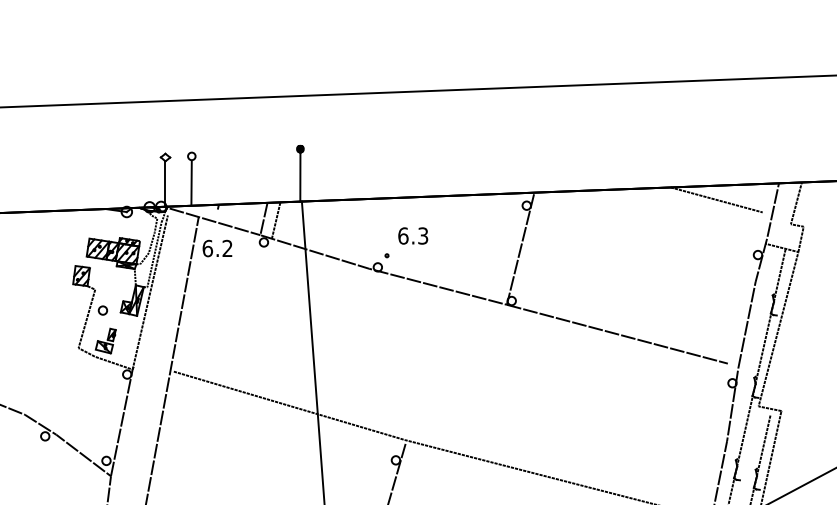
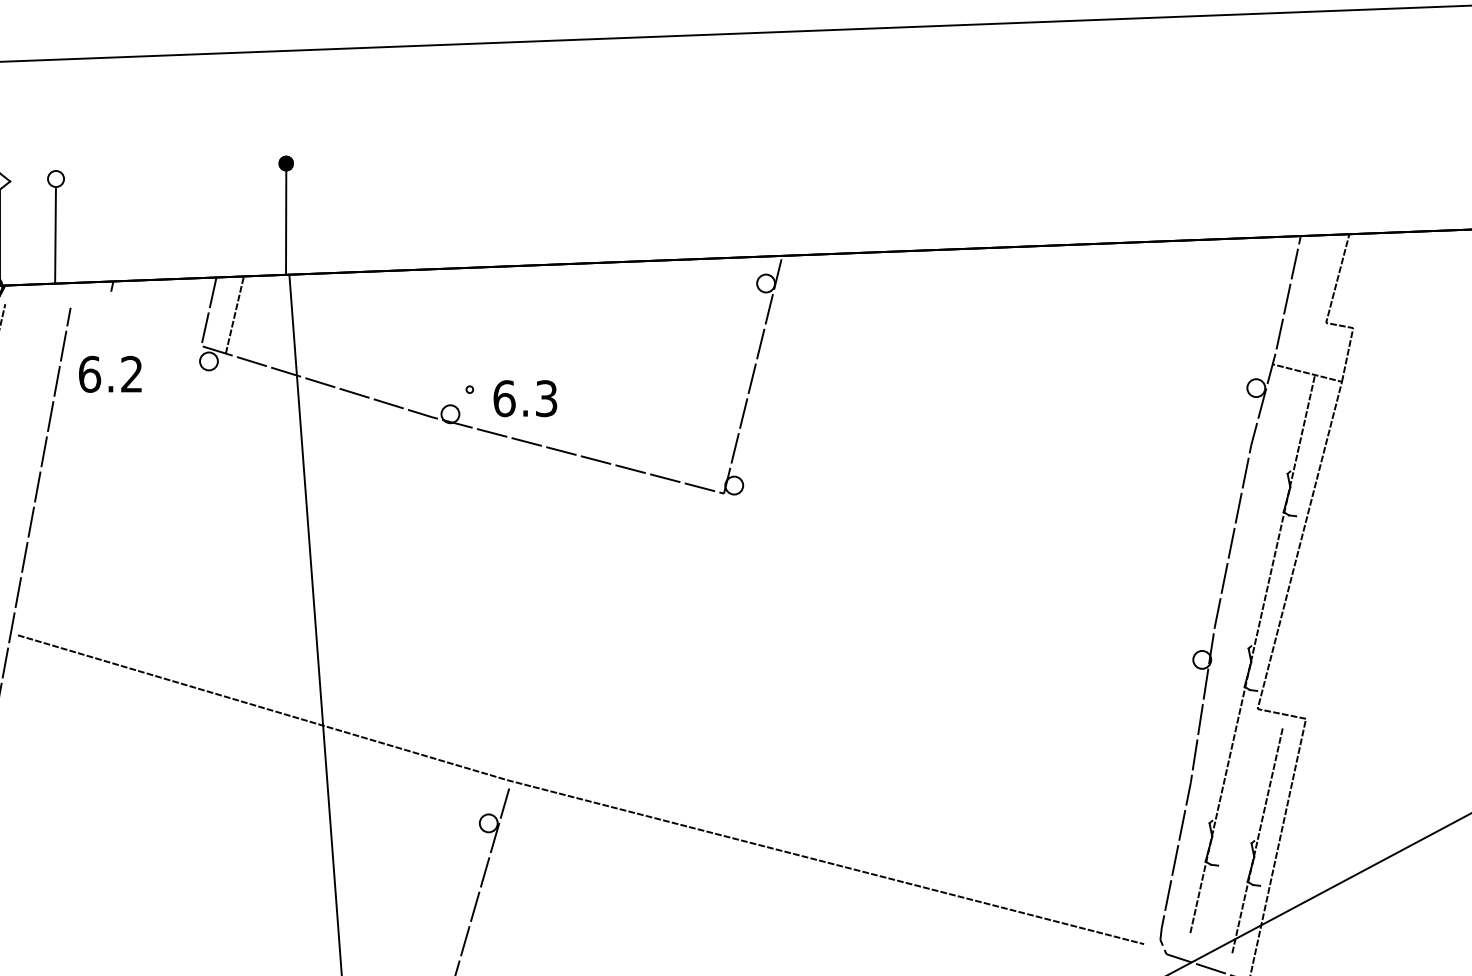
line: (716, 199) -> (1168, 270), removed
line: (214, 221) -> (104, 317), removed
text: (413, 235) -> (525, 397), moved
line: (616, 333) -> (956, 554), removed

